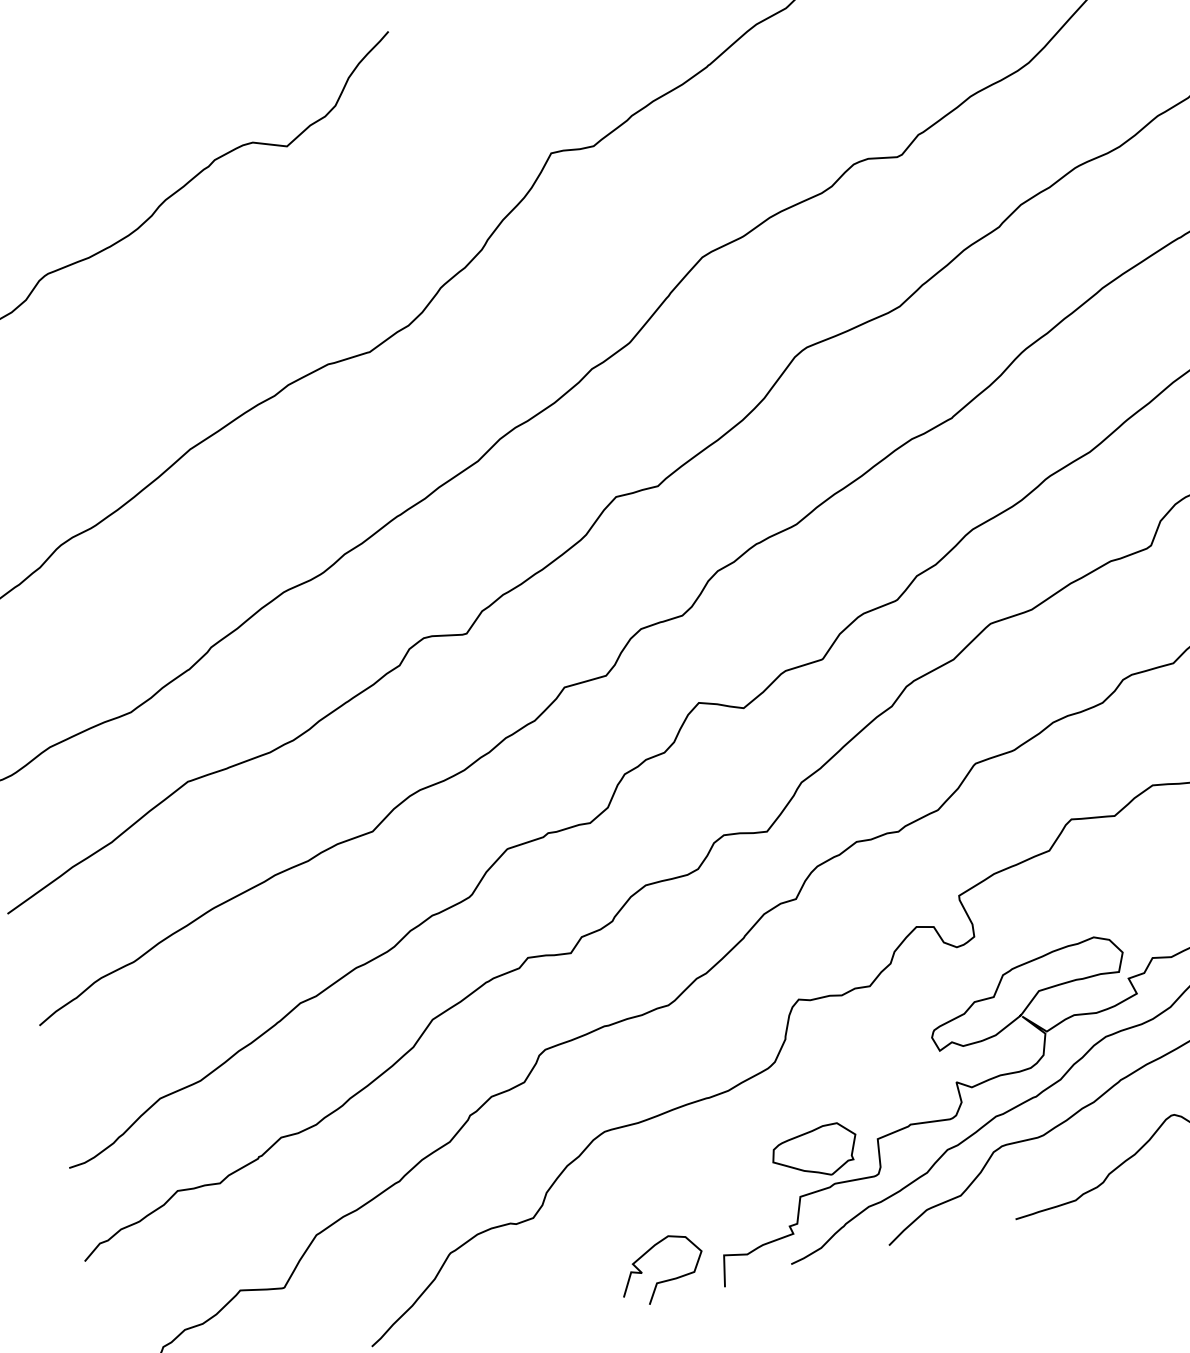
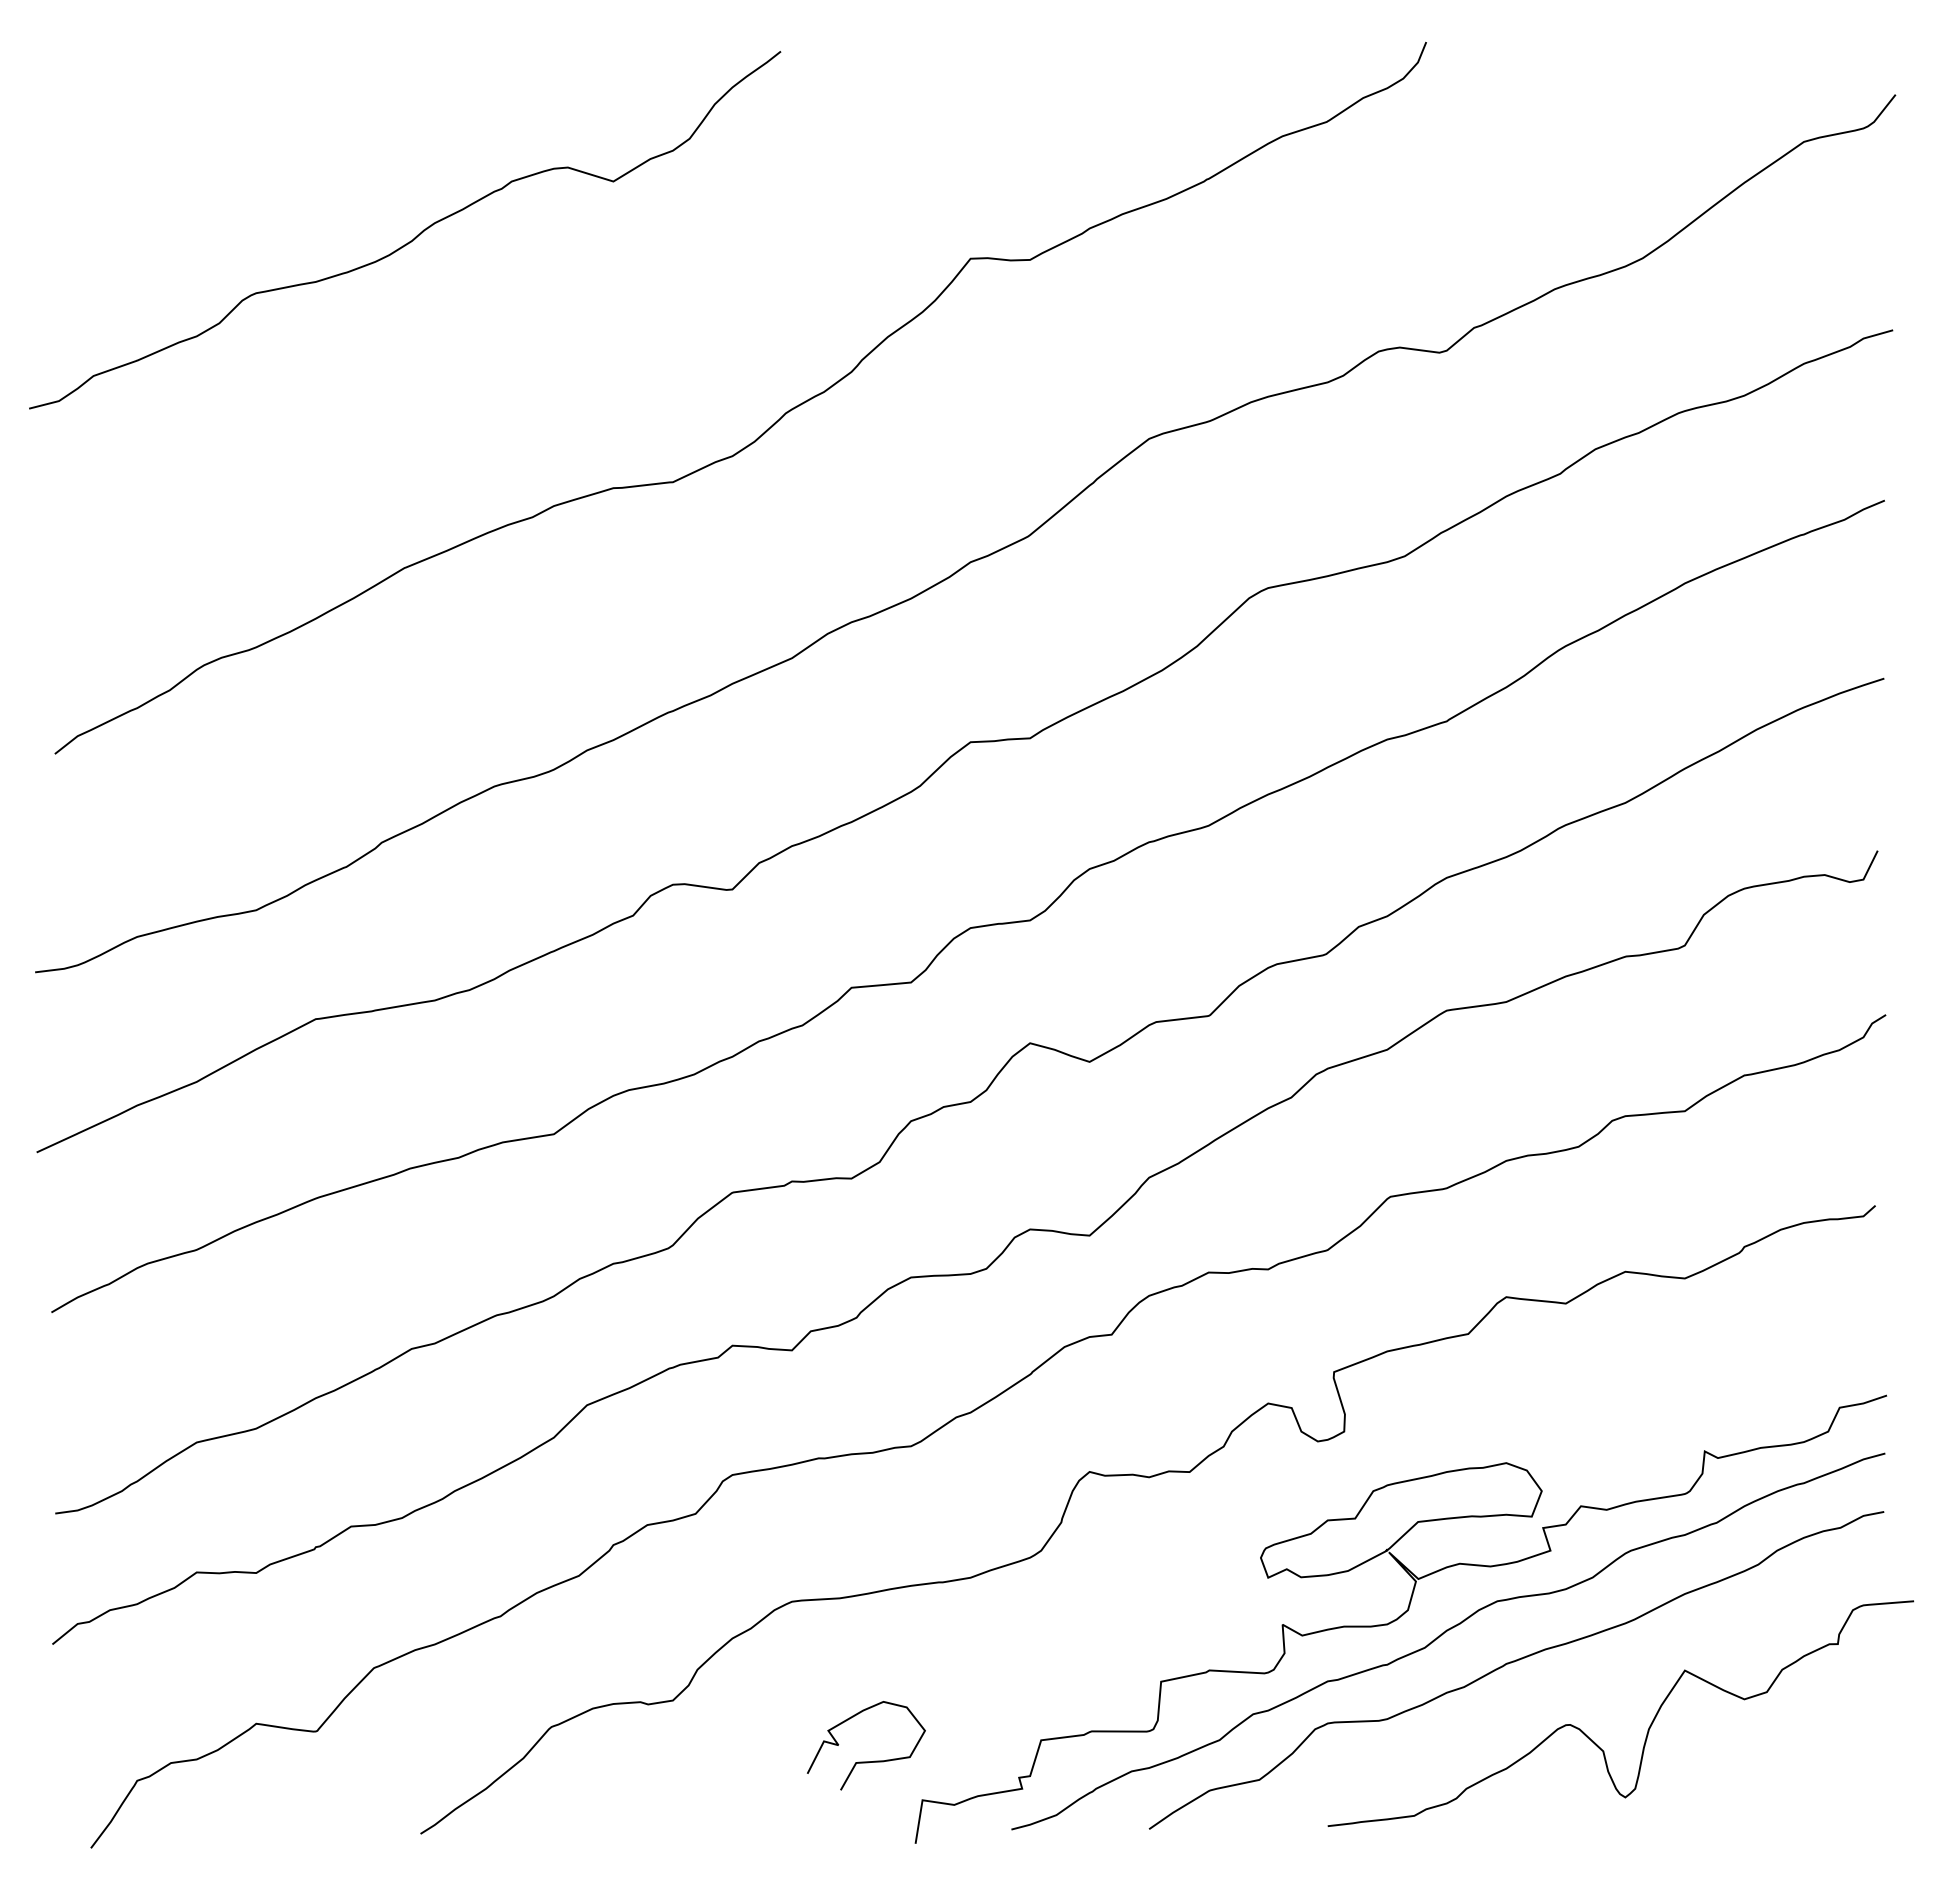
part: (815, 1152) -> (1072, 1683), removed
curve: (664, 1280) -> (866, 1761), moved

